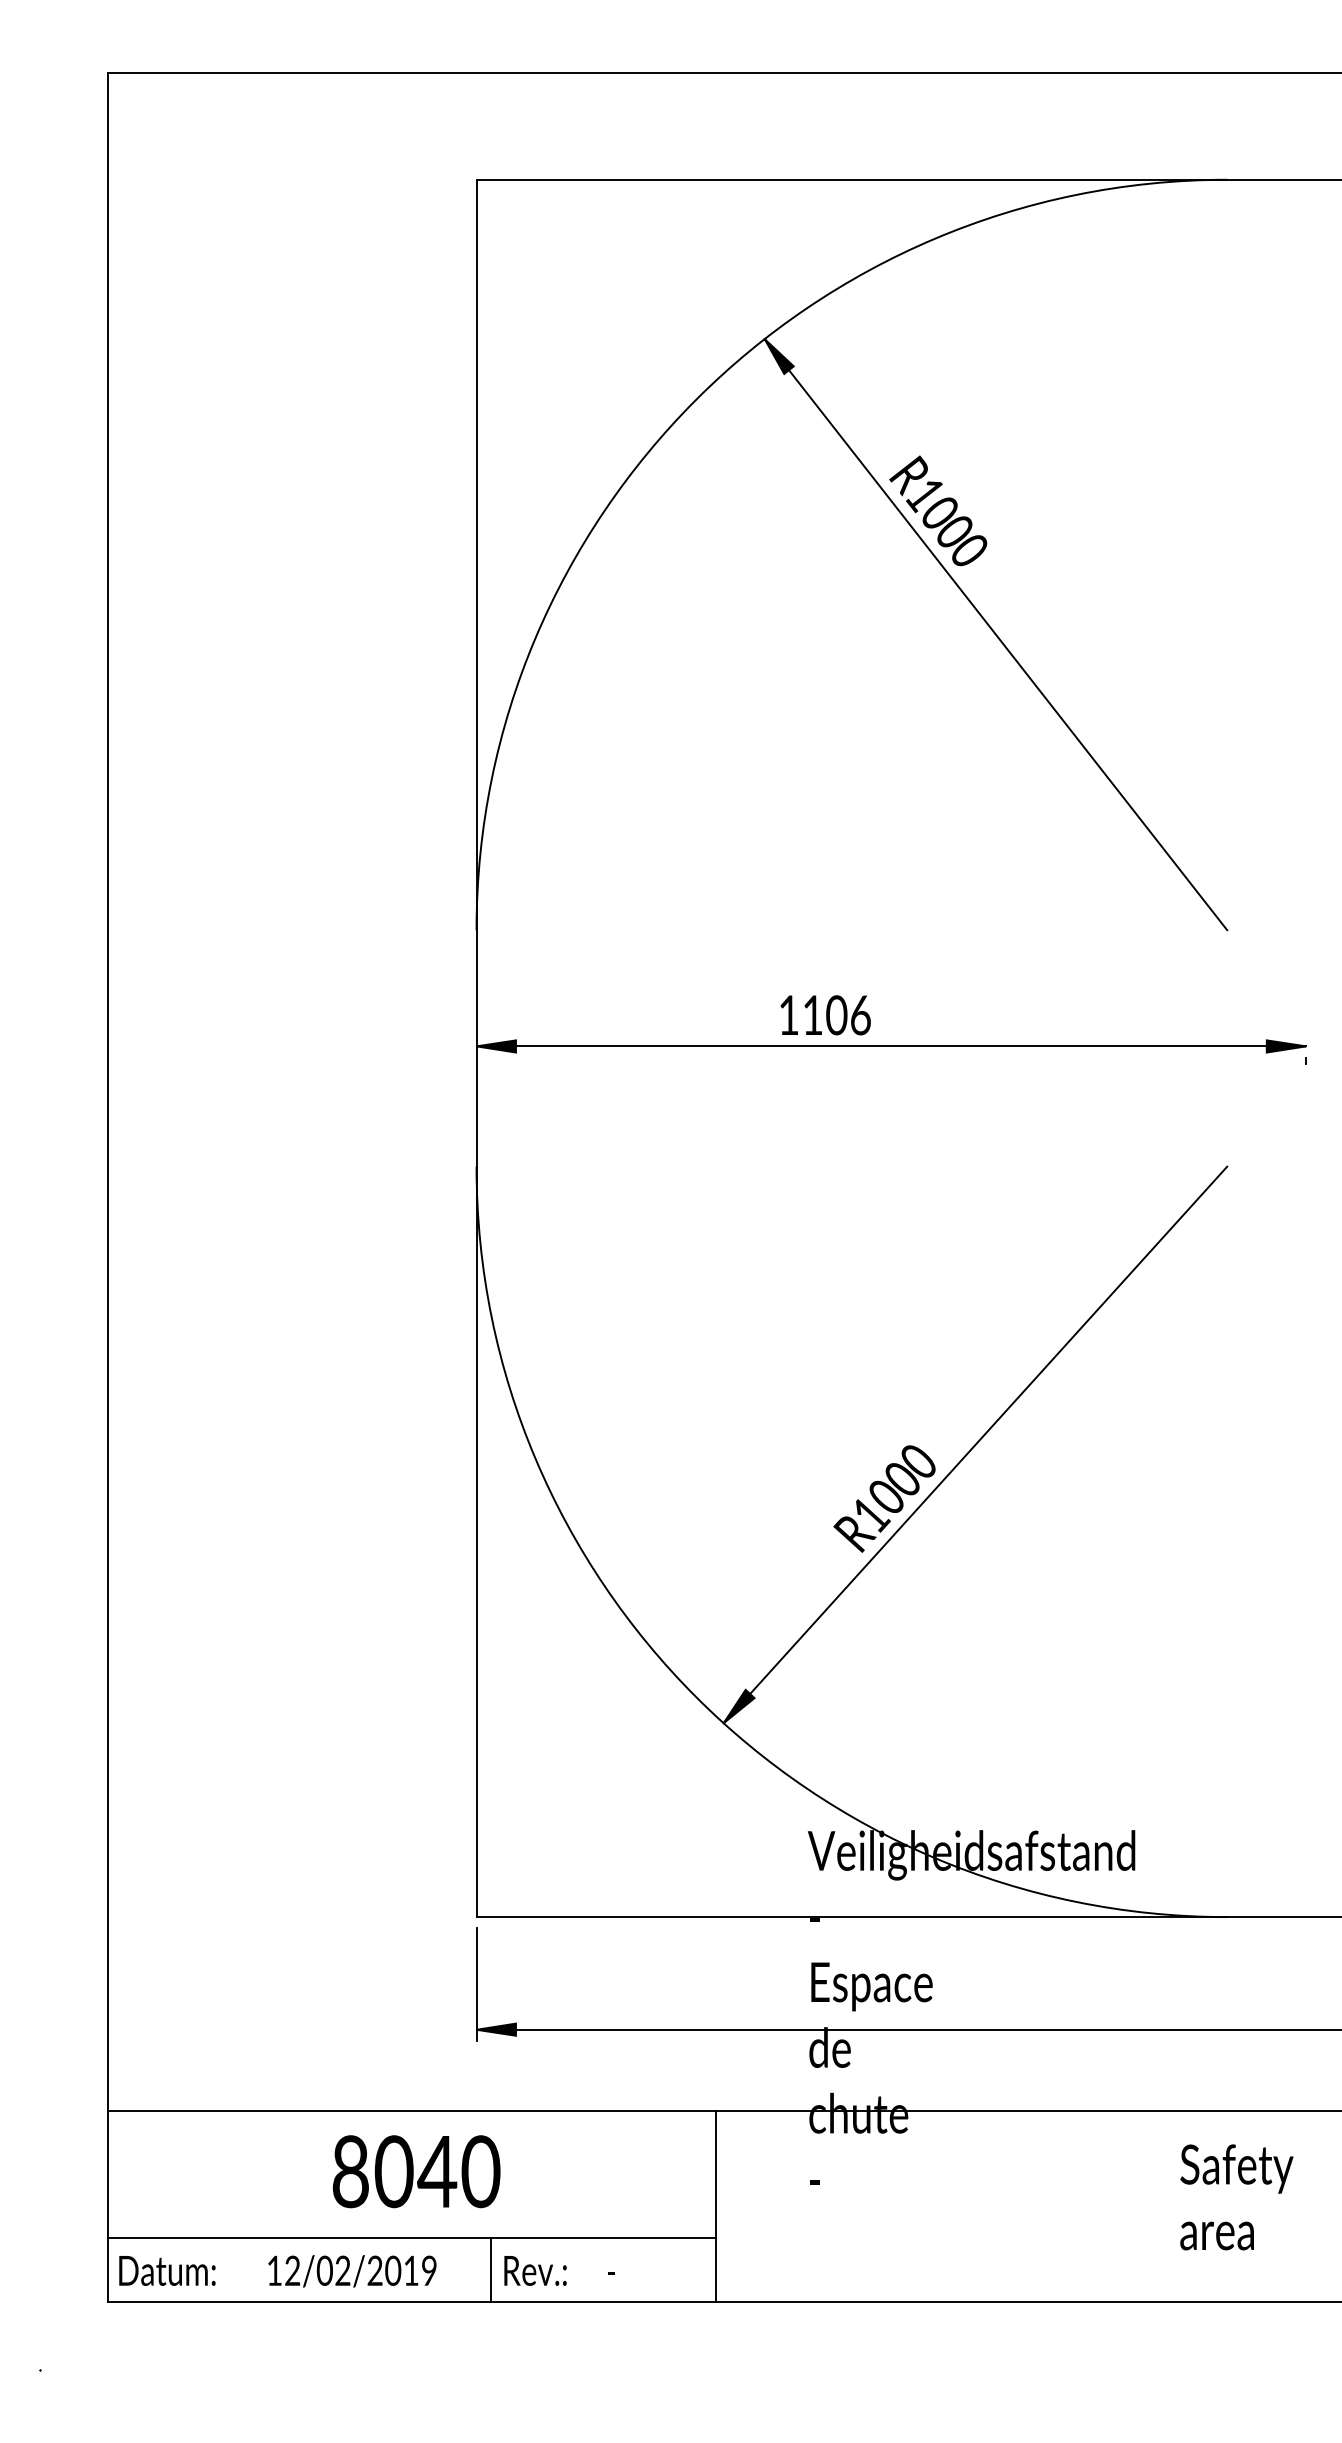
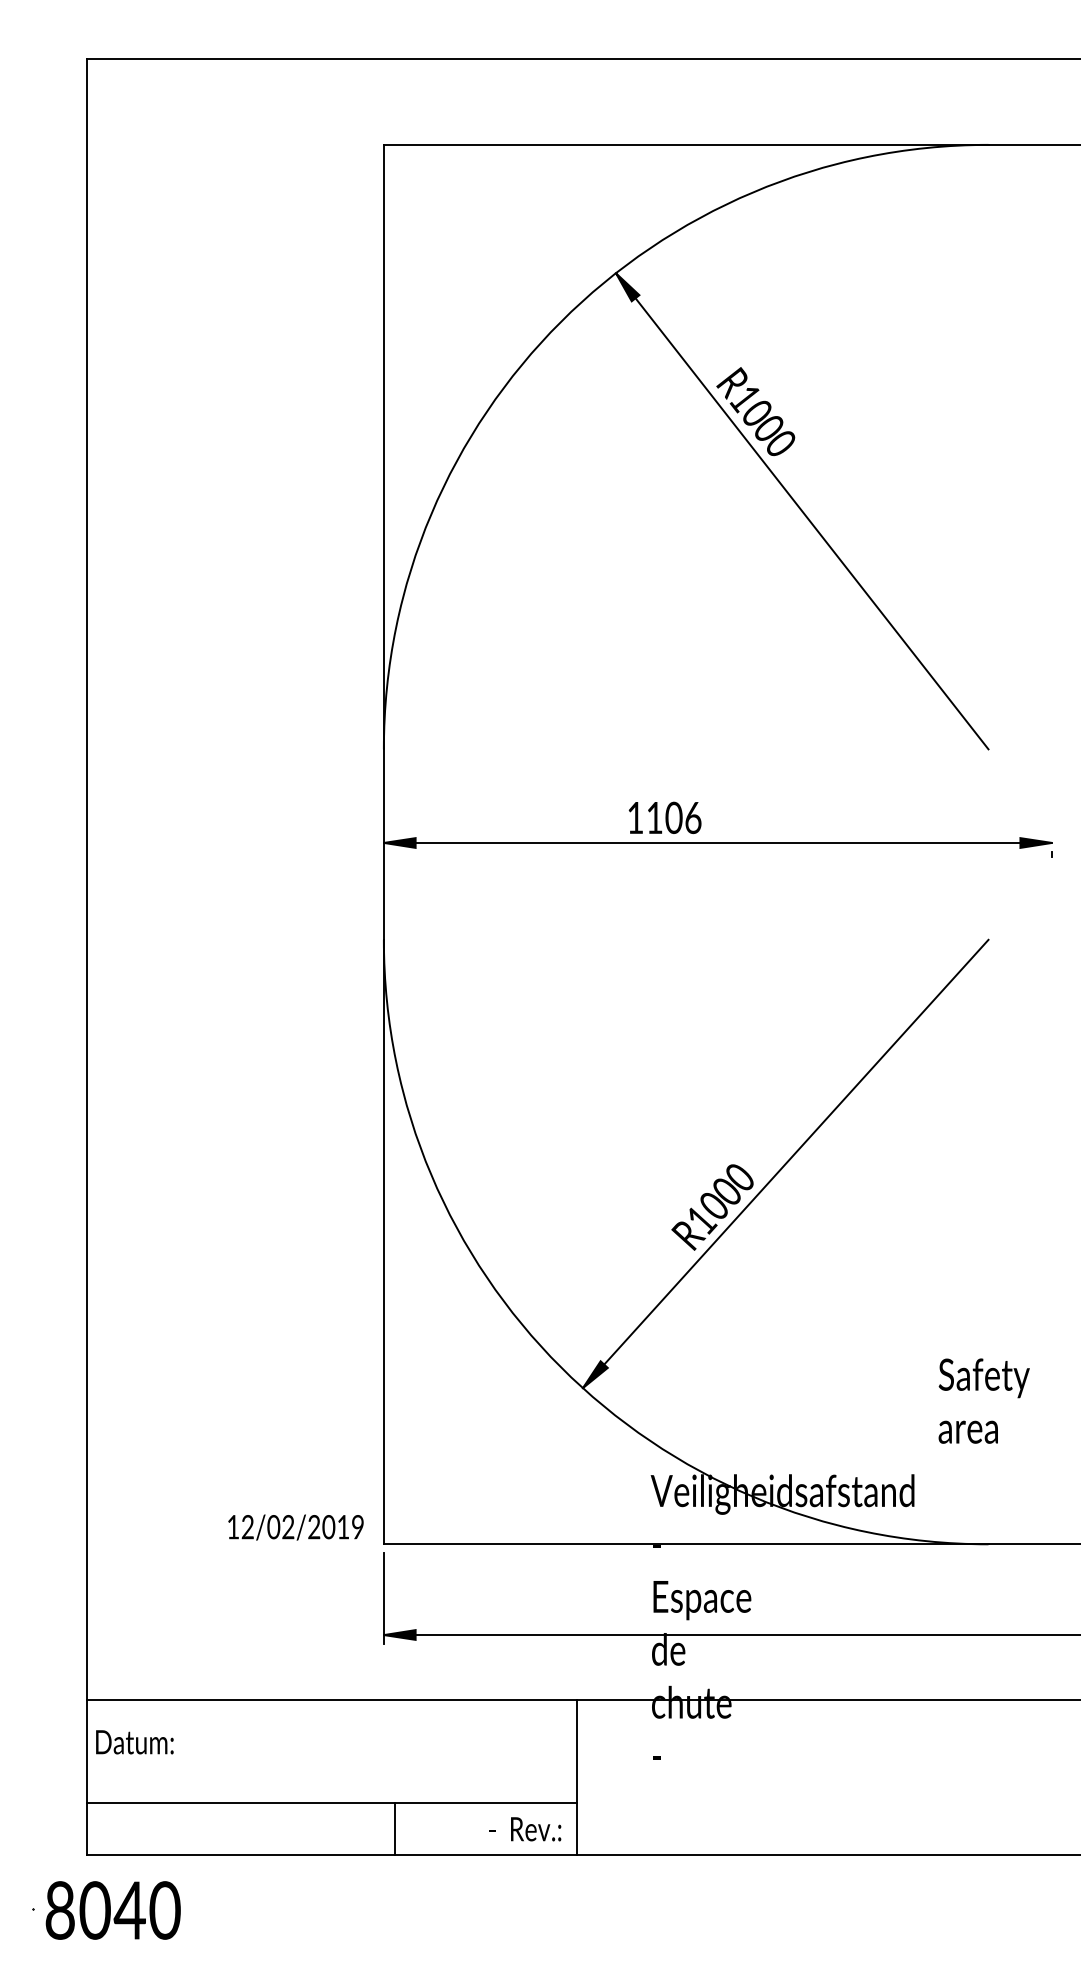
text: (416, 2171) -> (113, 1910), moved
text: (1236, 2197) -> (983, 1401), moved
text: (167, 2270) -> (134, 1741), moved
text: (535, 2270) -> (536, 1828), moved
text: (352, 2271) -> (296, 1527), moved

